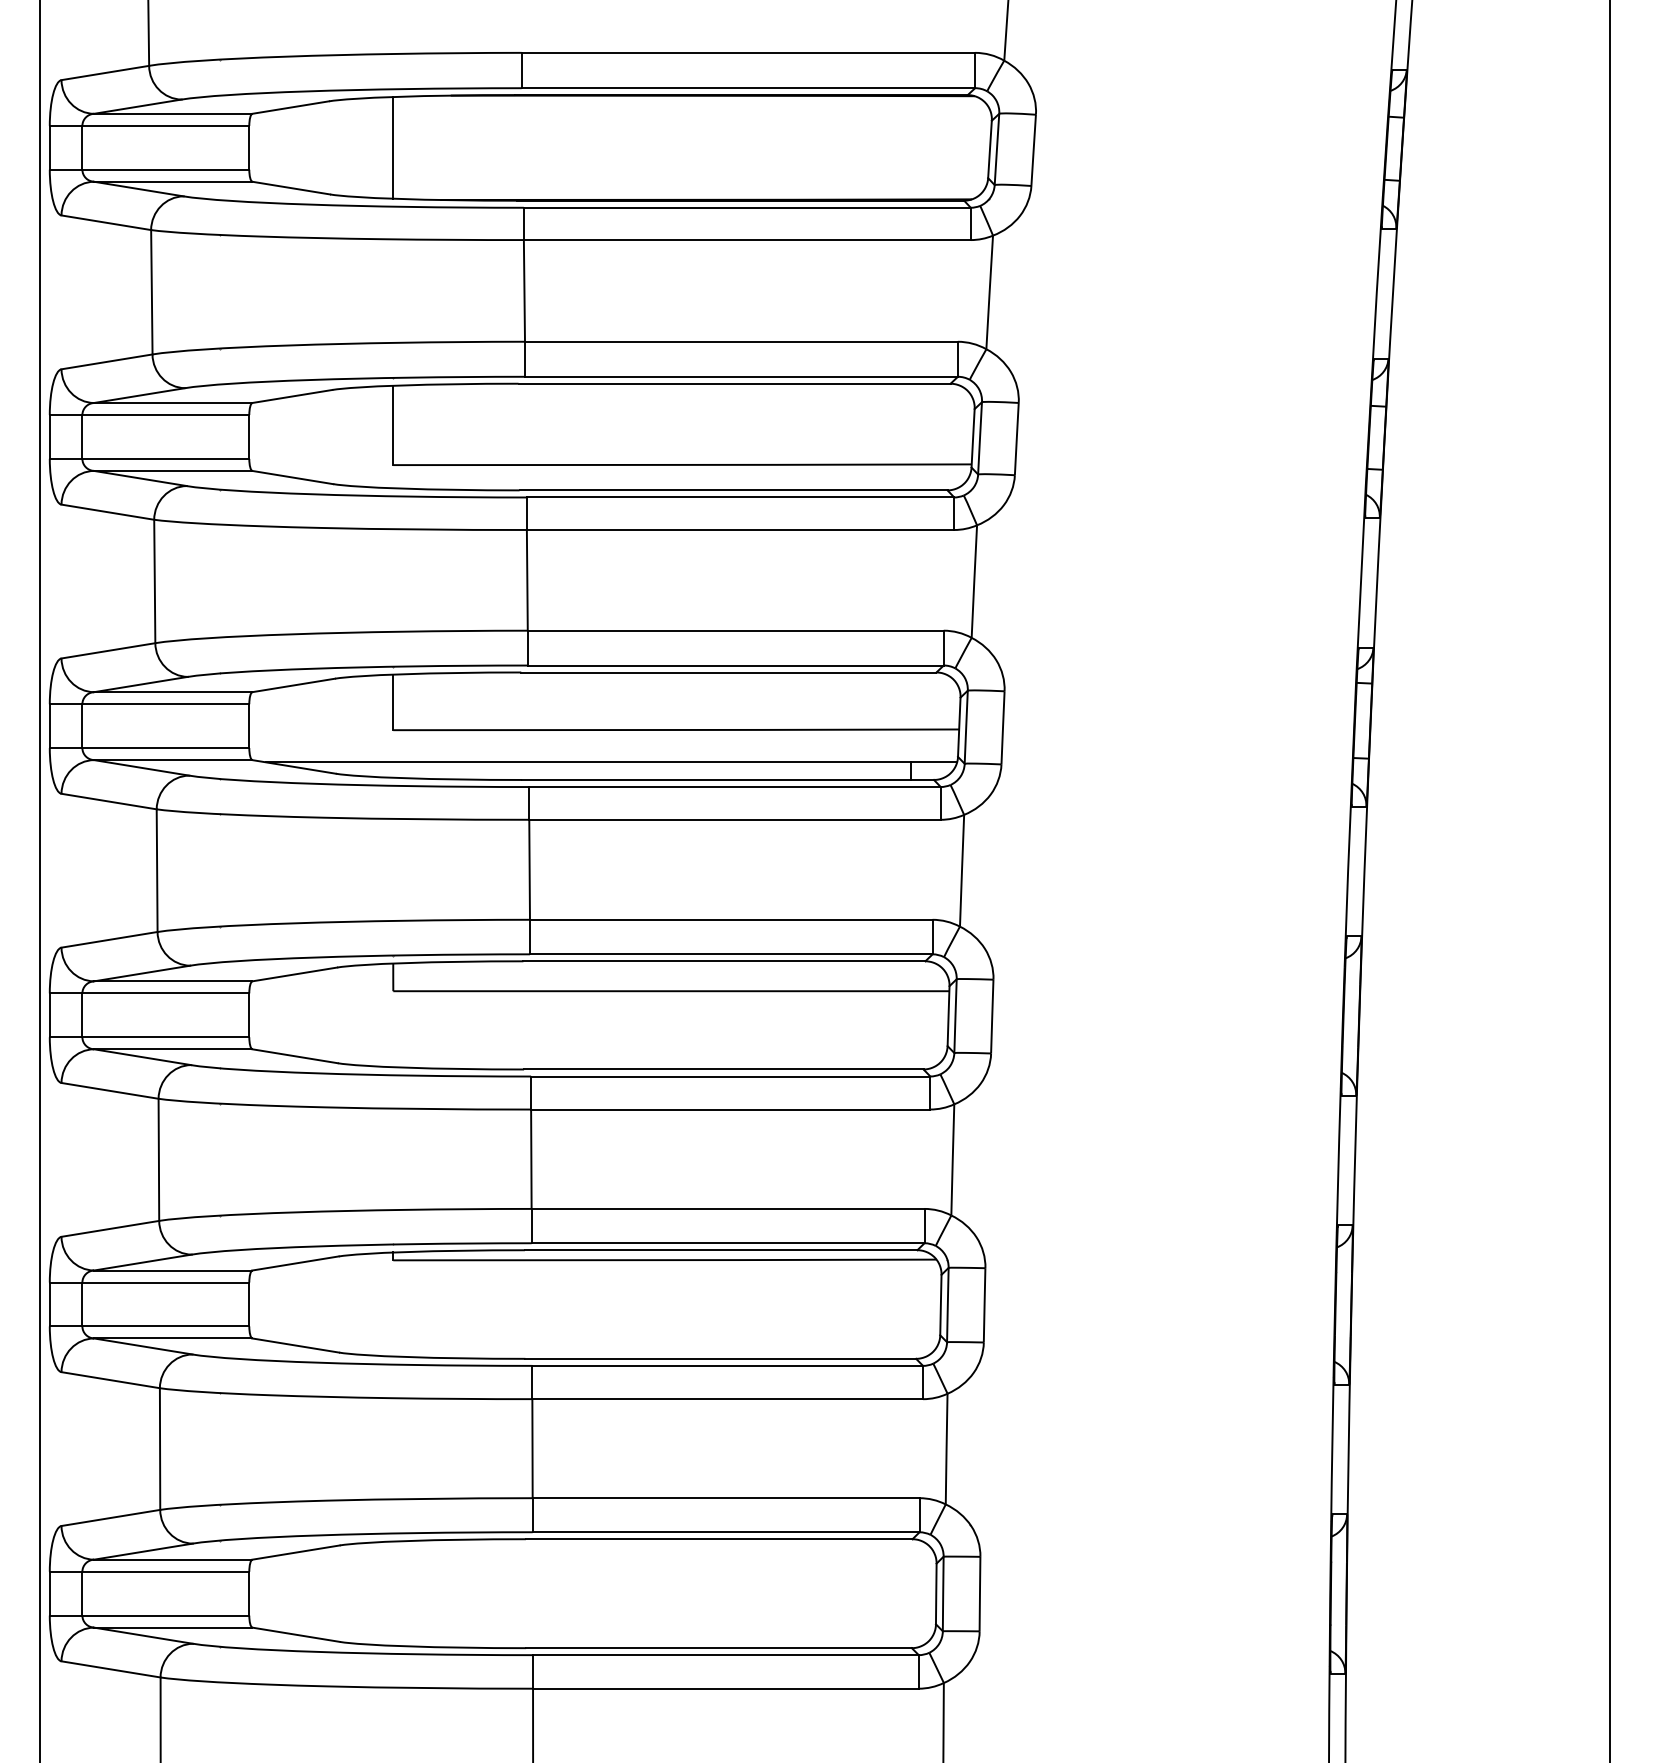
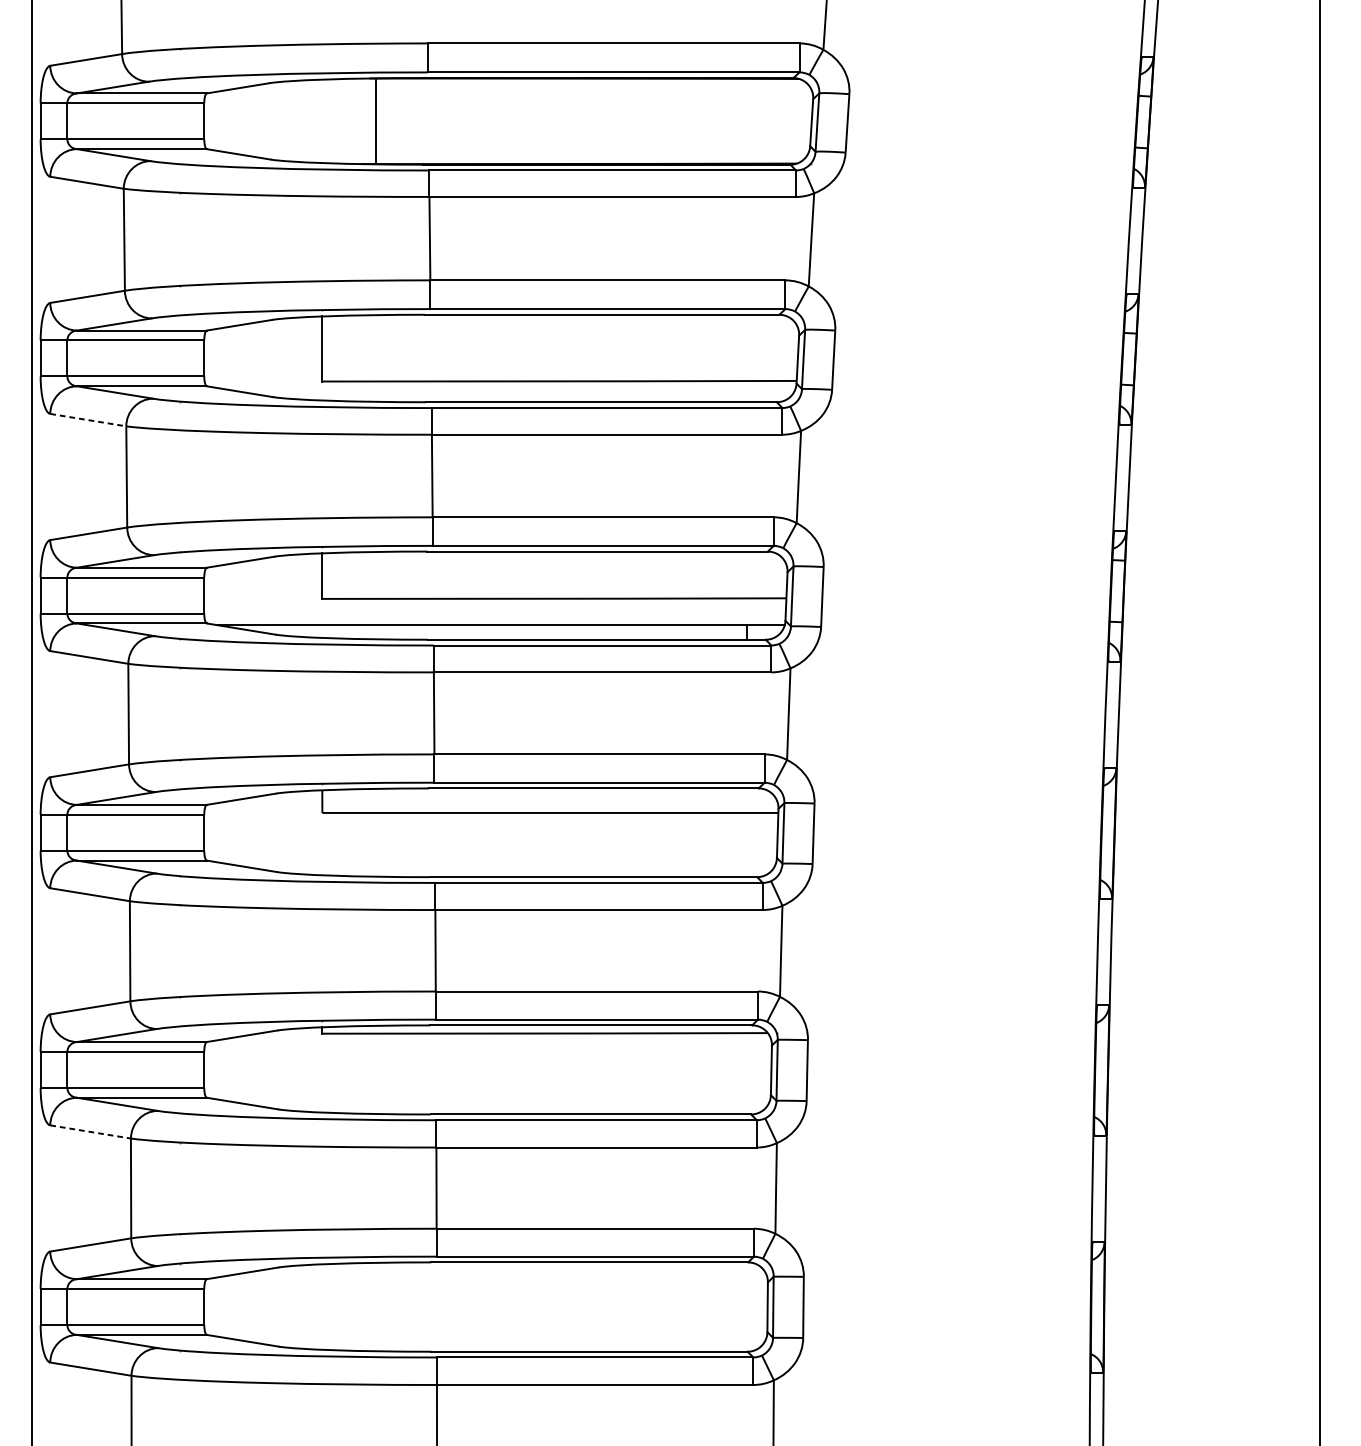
line: (393, 147) -> (375, 121), moved
line: (107, 512) -> (87, 420), solid -> dashed
line: (110, 1380) -> (90, 1132), solid -> dashed

